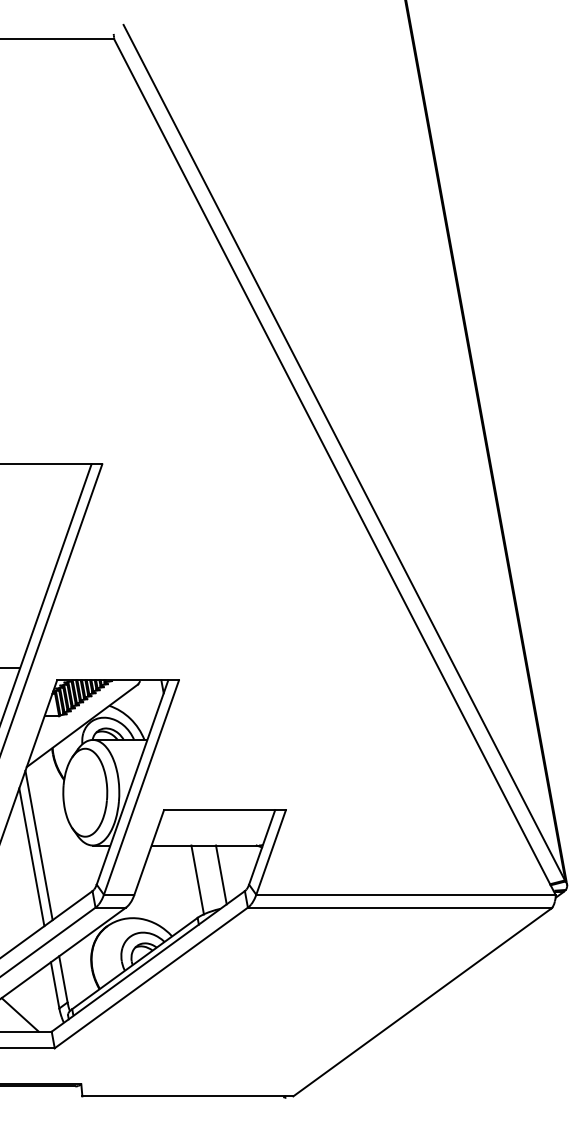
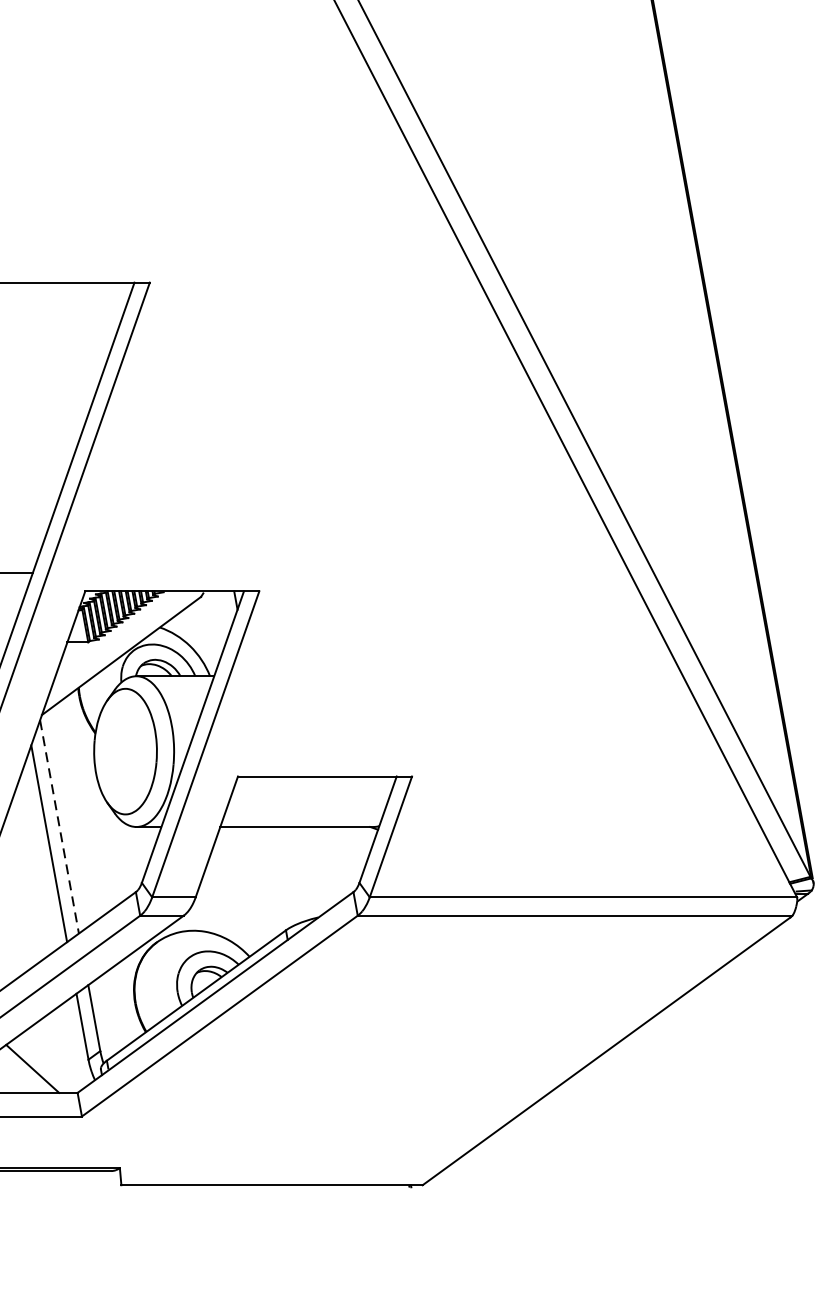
line: (39, 845) -> (60, 826), solid -> dashed
line: (221, 874) -> (320, 868), removed
line: (197, 879) -> (285, 875), removed

